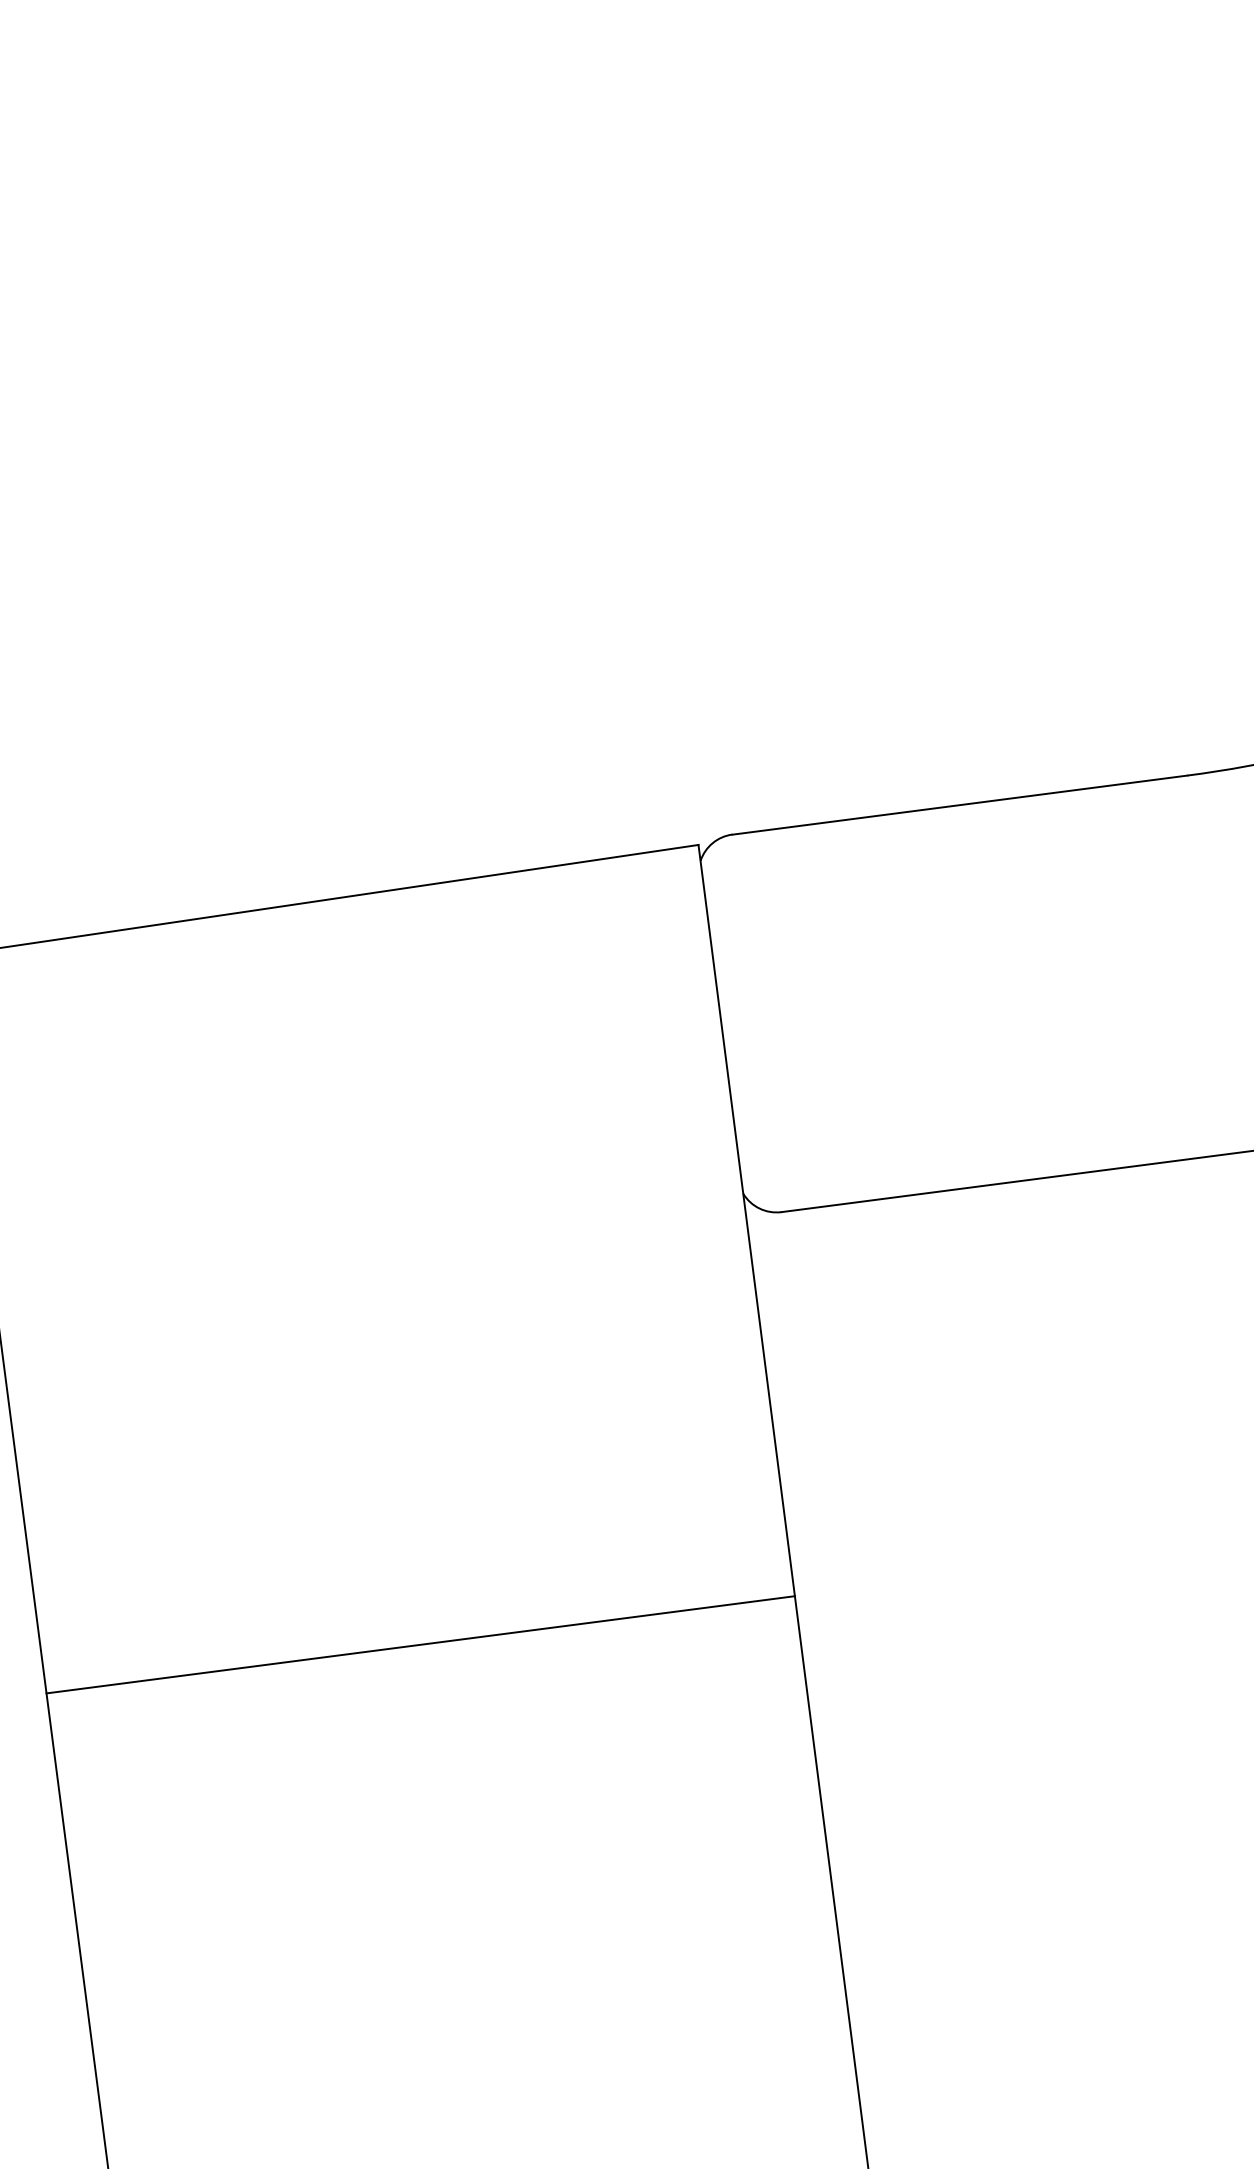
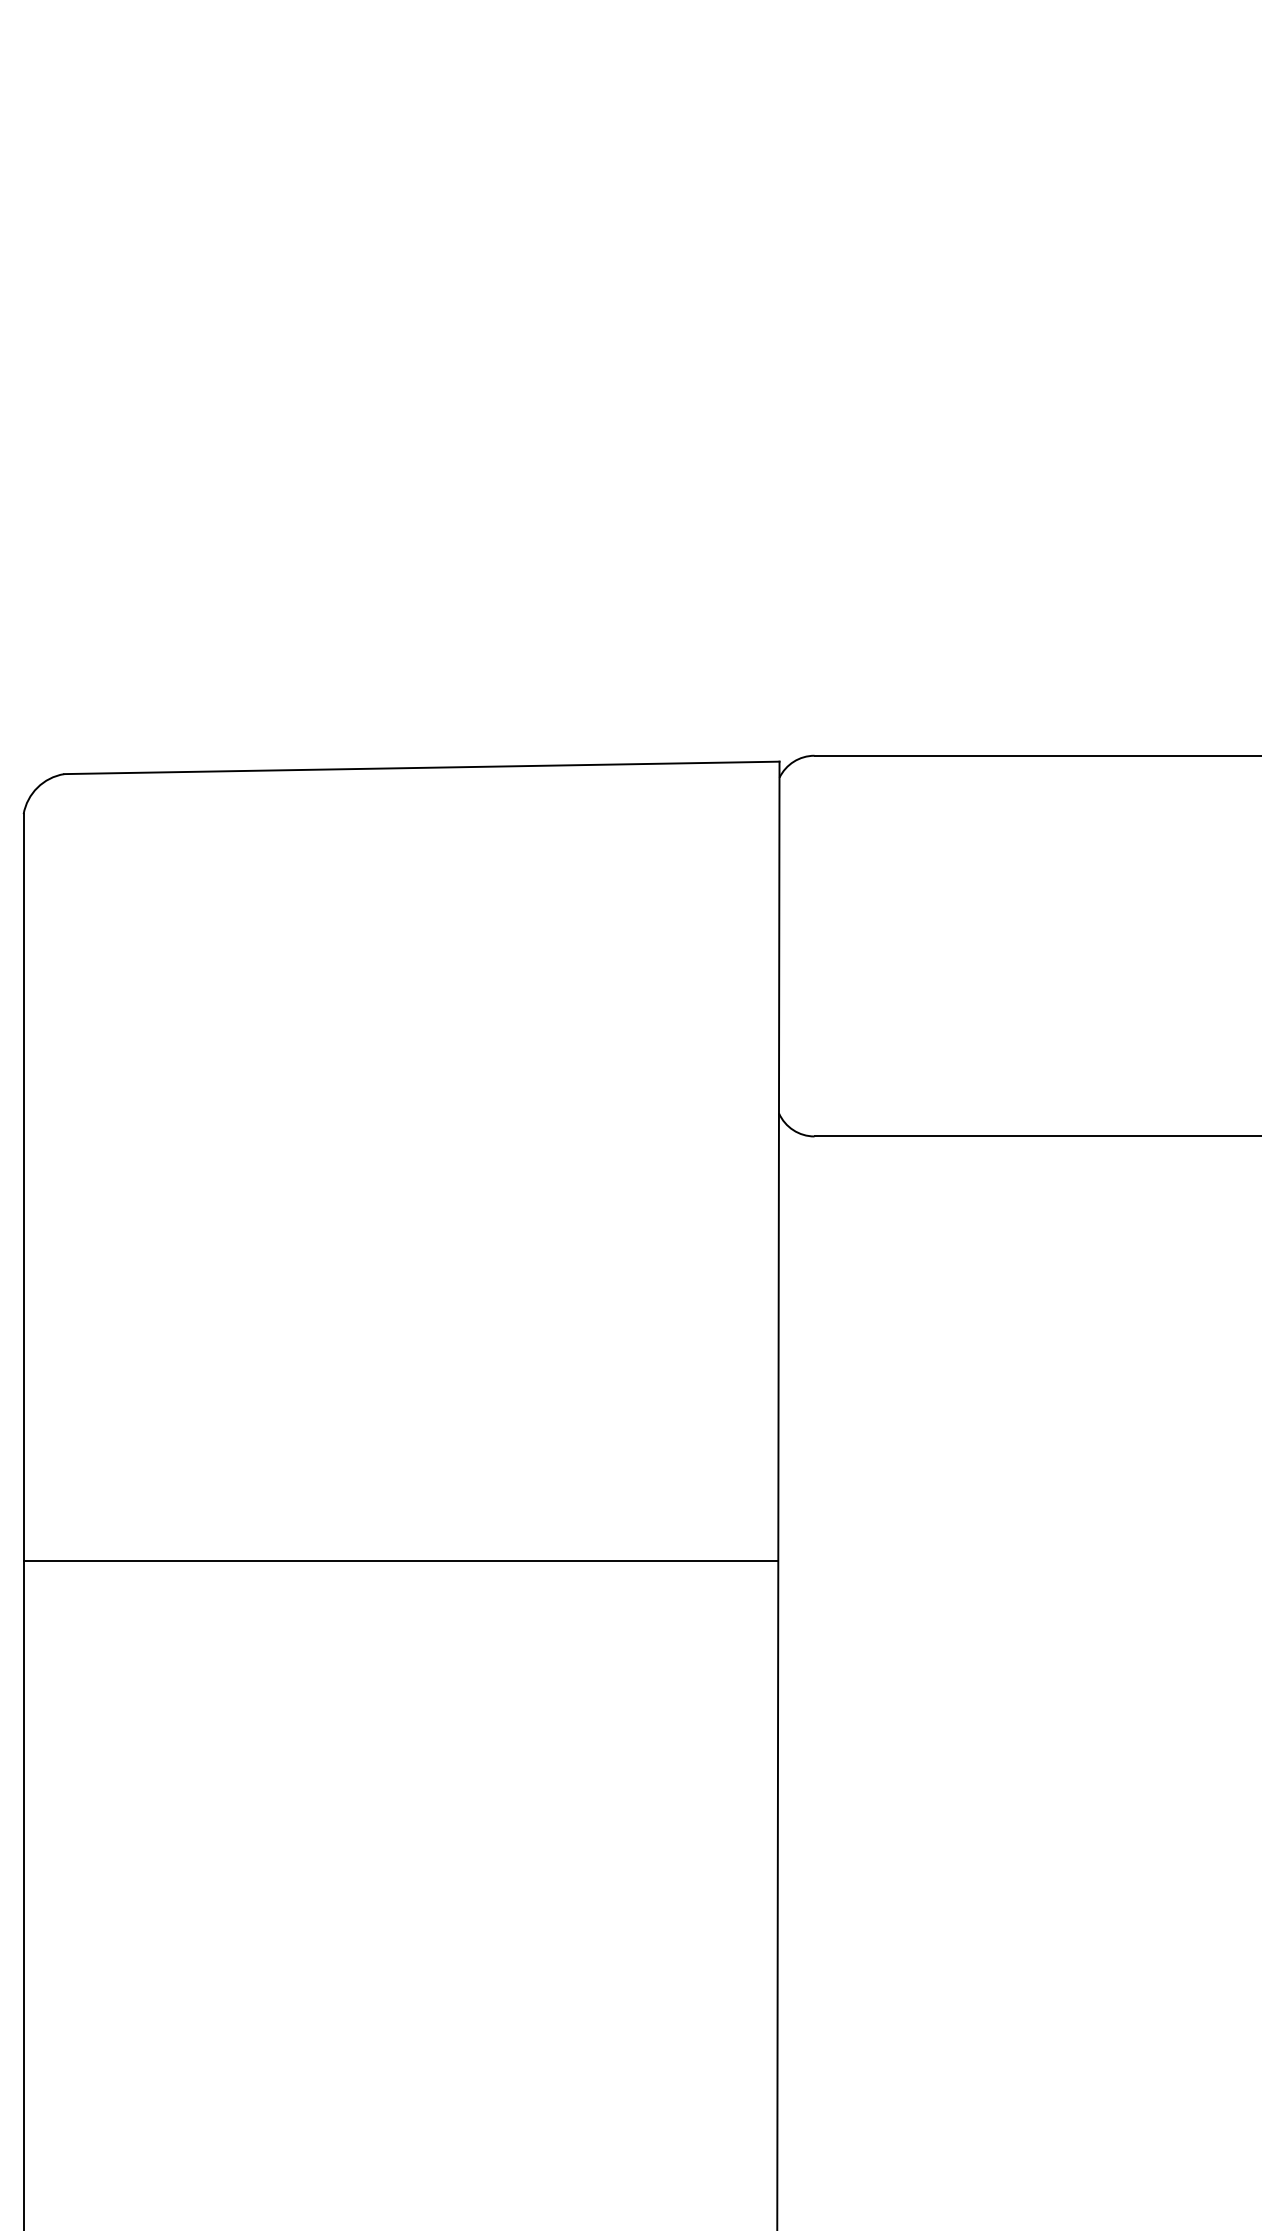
line: (420, 1645) -> (400, 1561), moved

